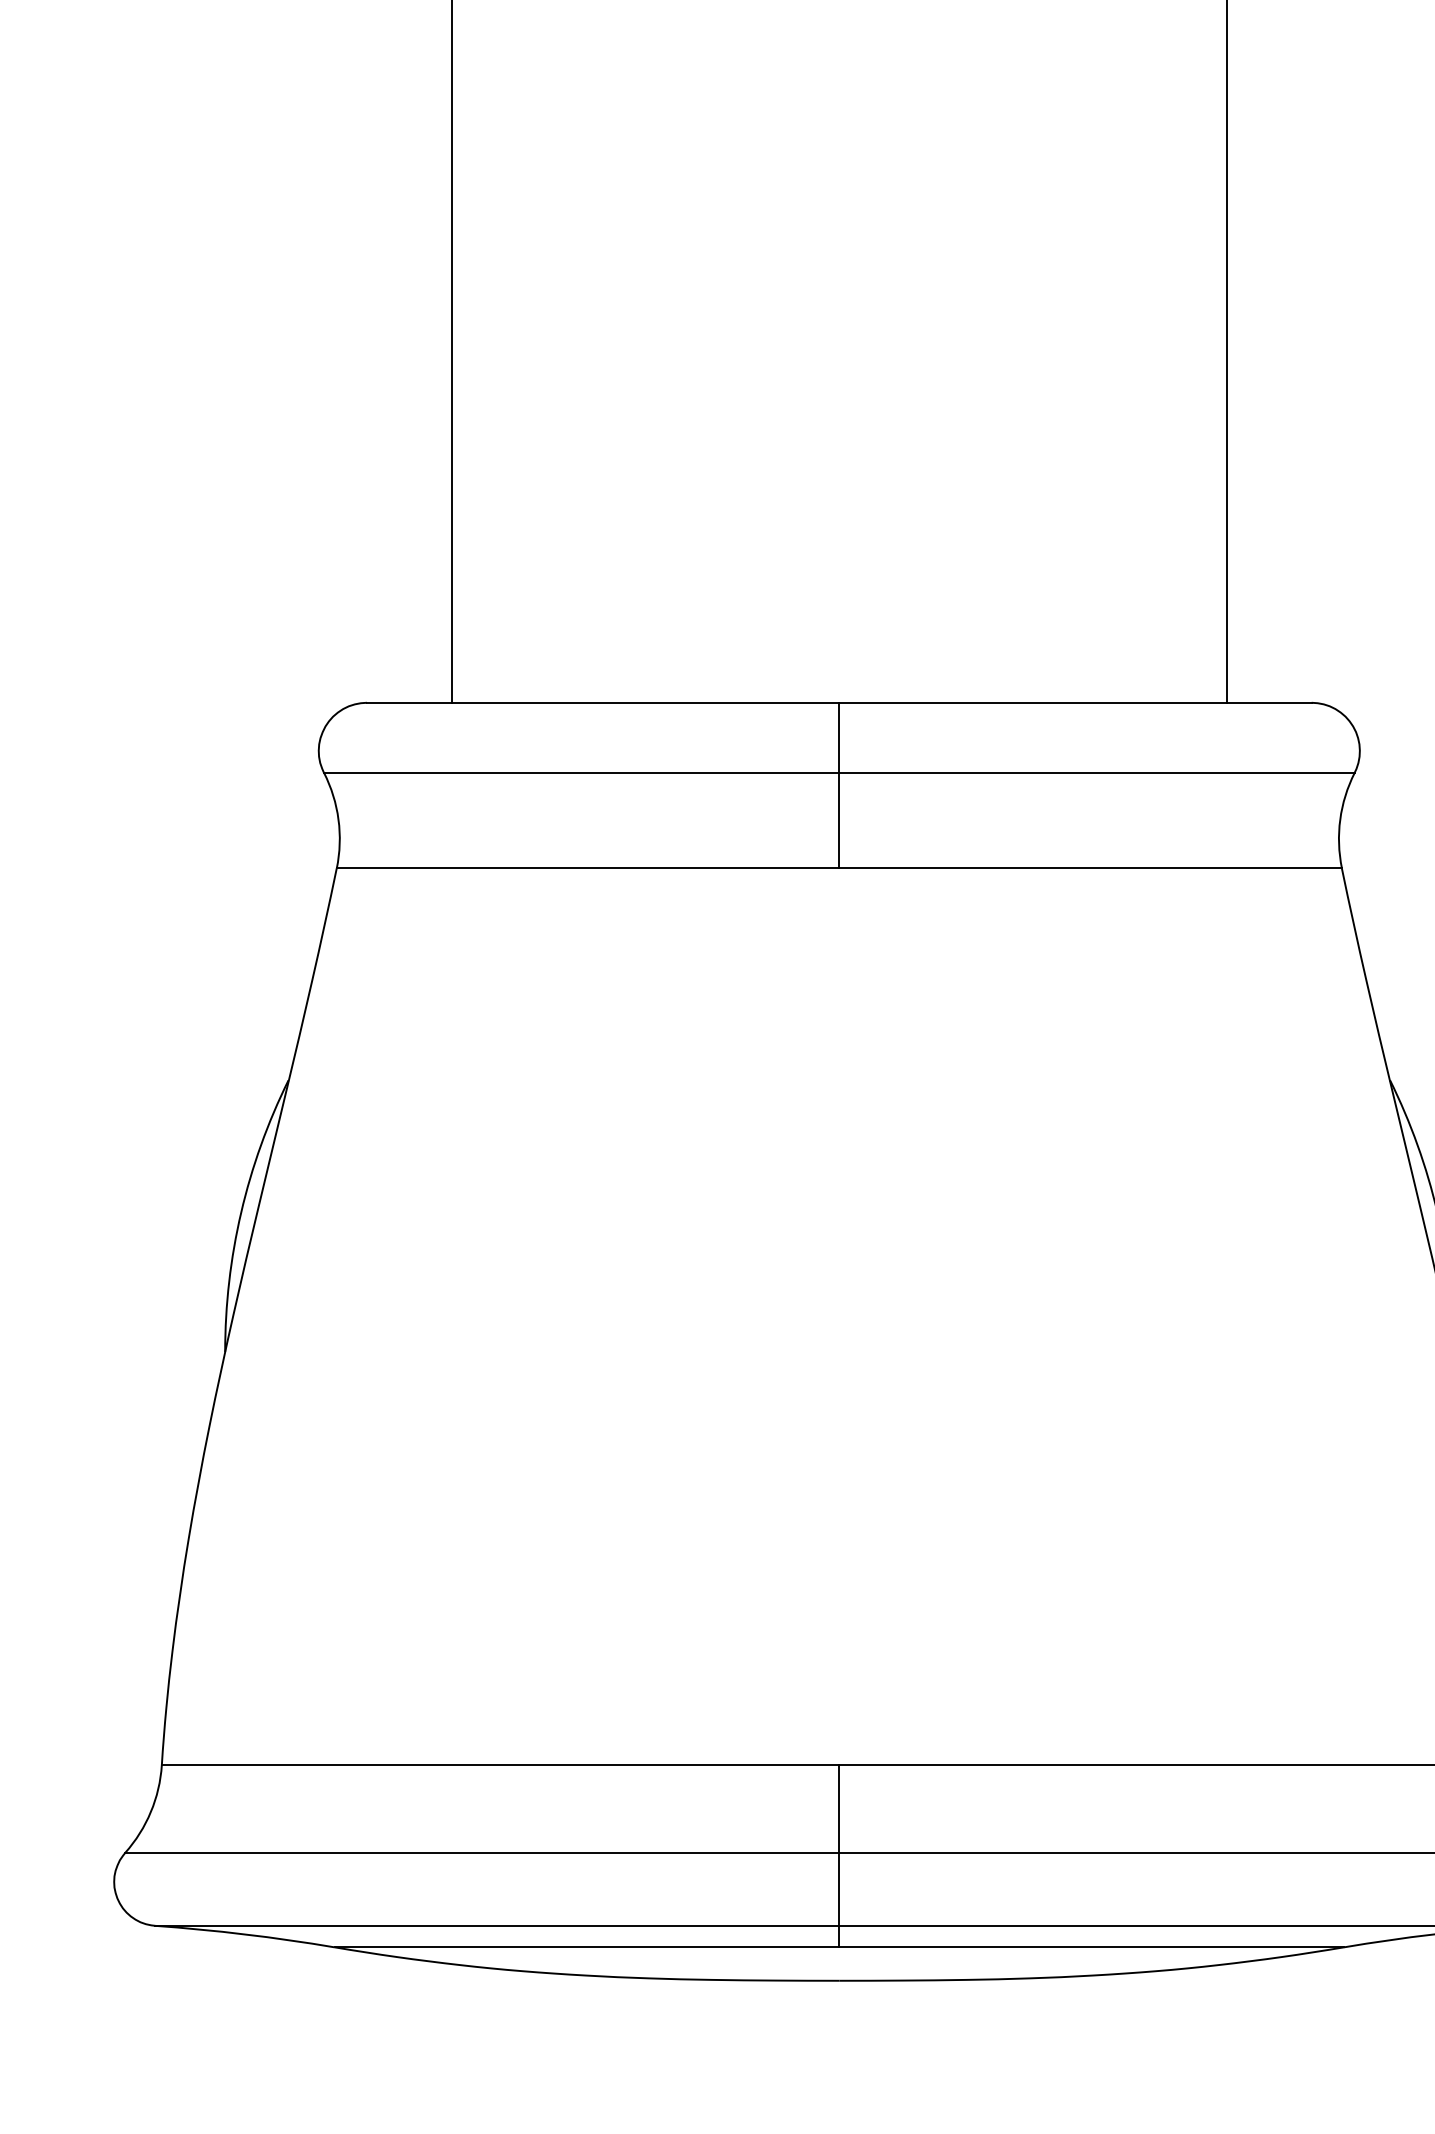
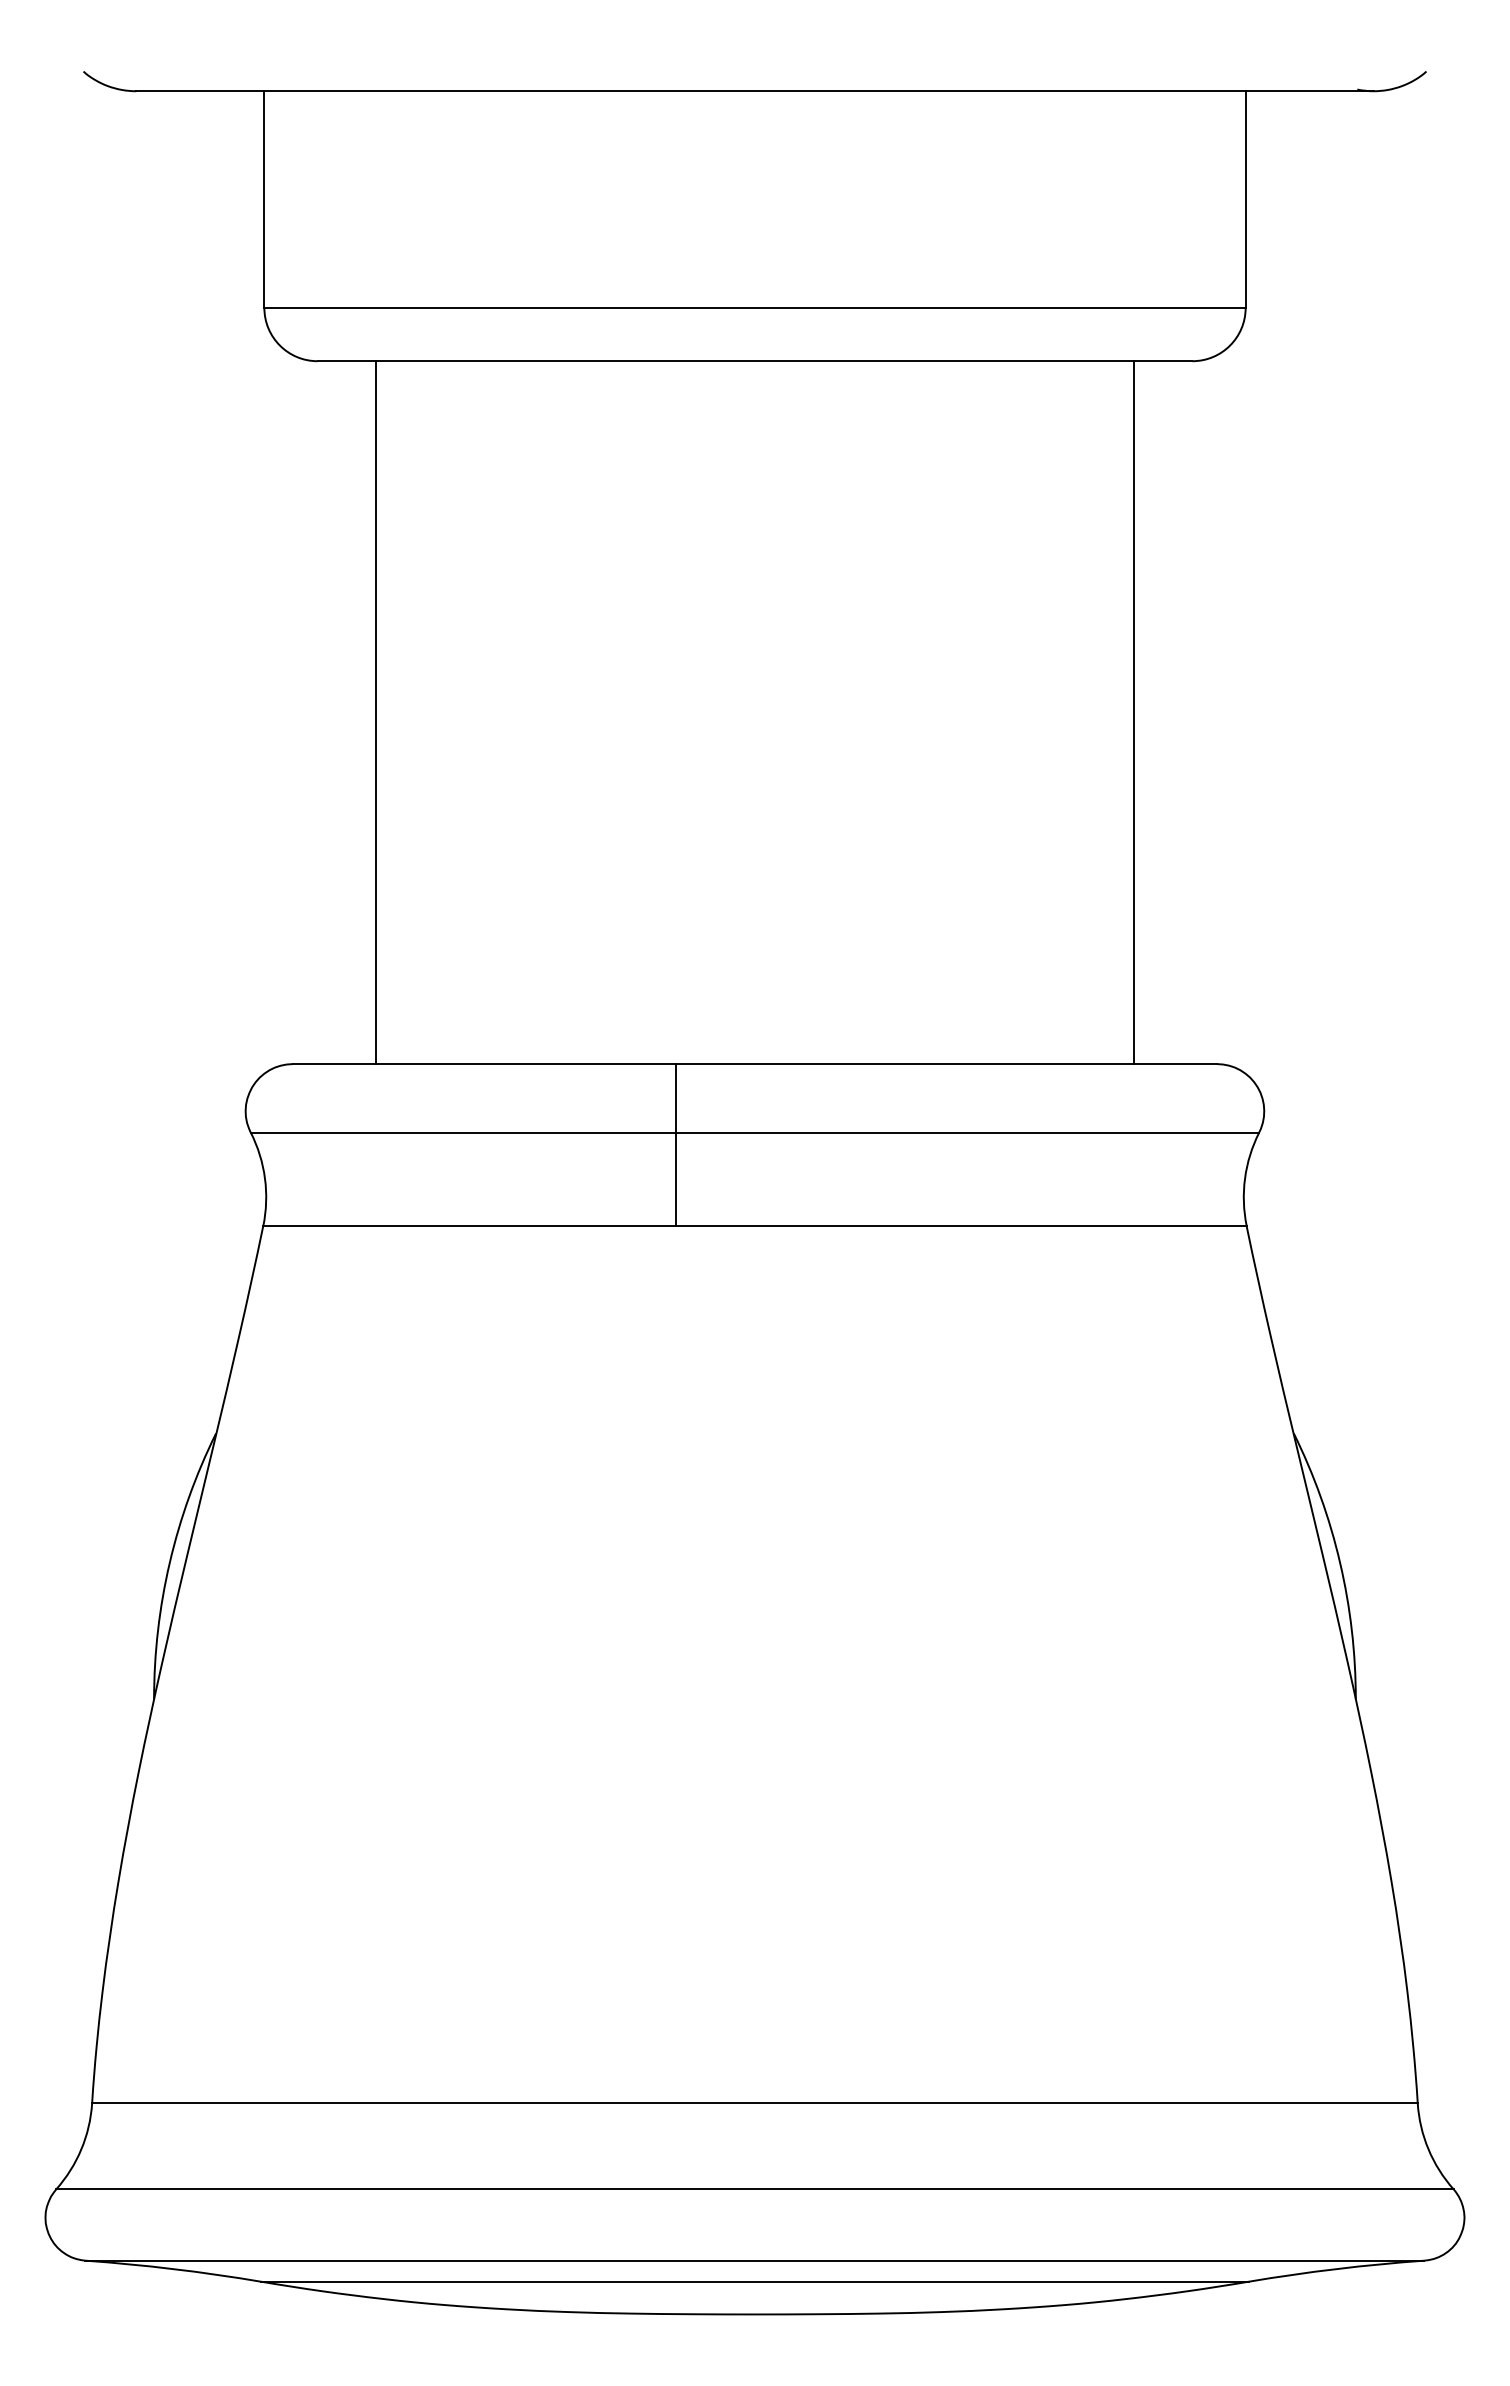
line: (838, 786) -> (675, 1145), moved
line: (838, 1856) -> (754, 2192), removed

